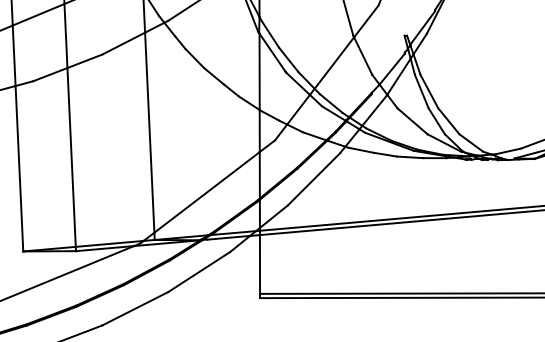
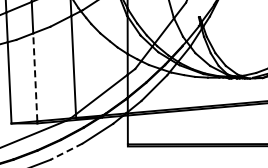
line: (72, 157) -> (35, 77), solid -> dashed
line: (135, 308) -> (66, 151), solid -> dashed

